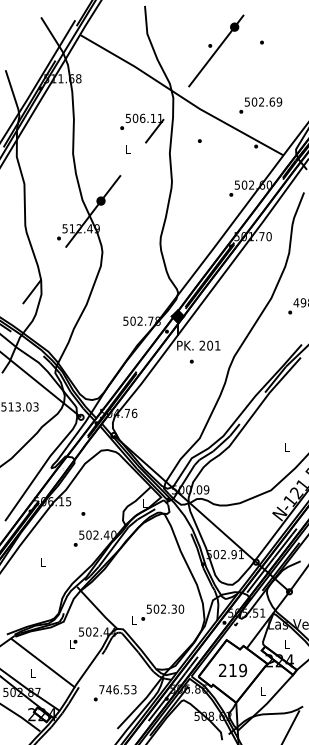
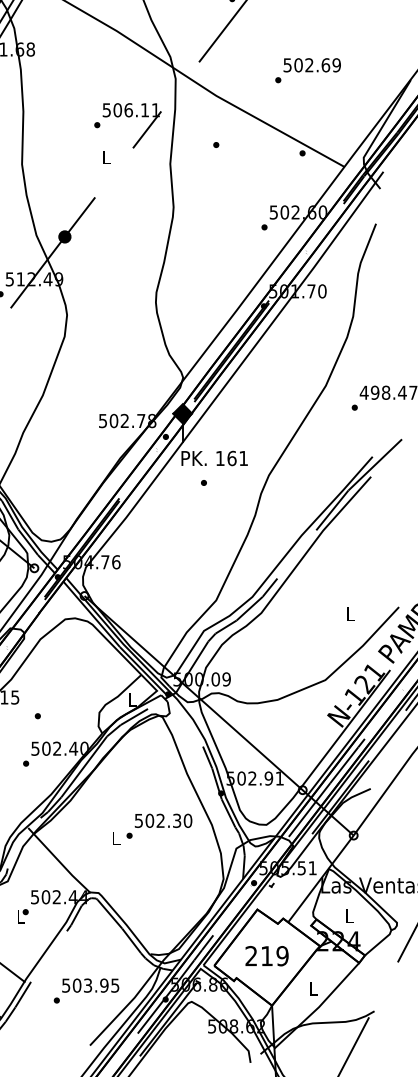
text: (260, 105) -> (307, 70), moved
text: (206, 345) -> (226, 458), 201 -> 161
text: (158, 614) -> (152, 828), moved
text: (117, 689) -> (90, 985), 746.53 -> 503.95

